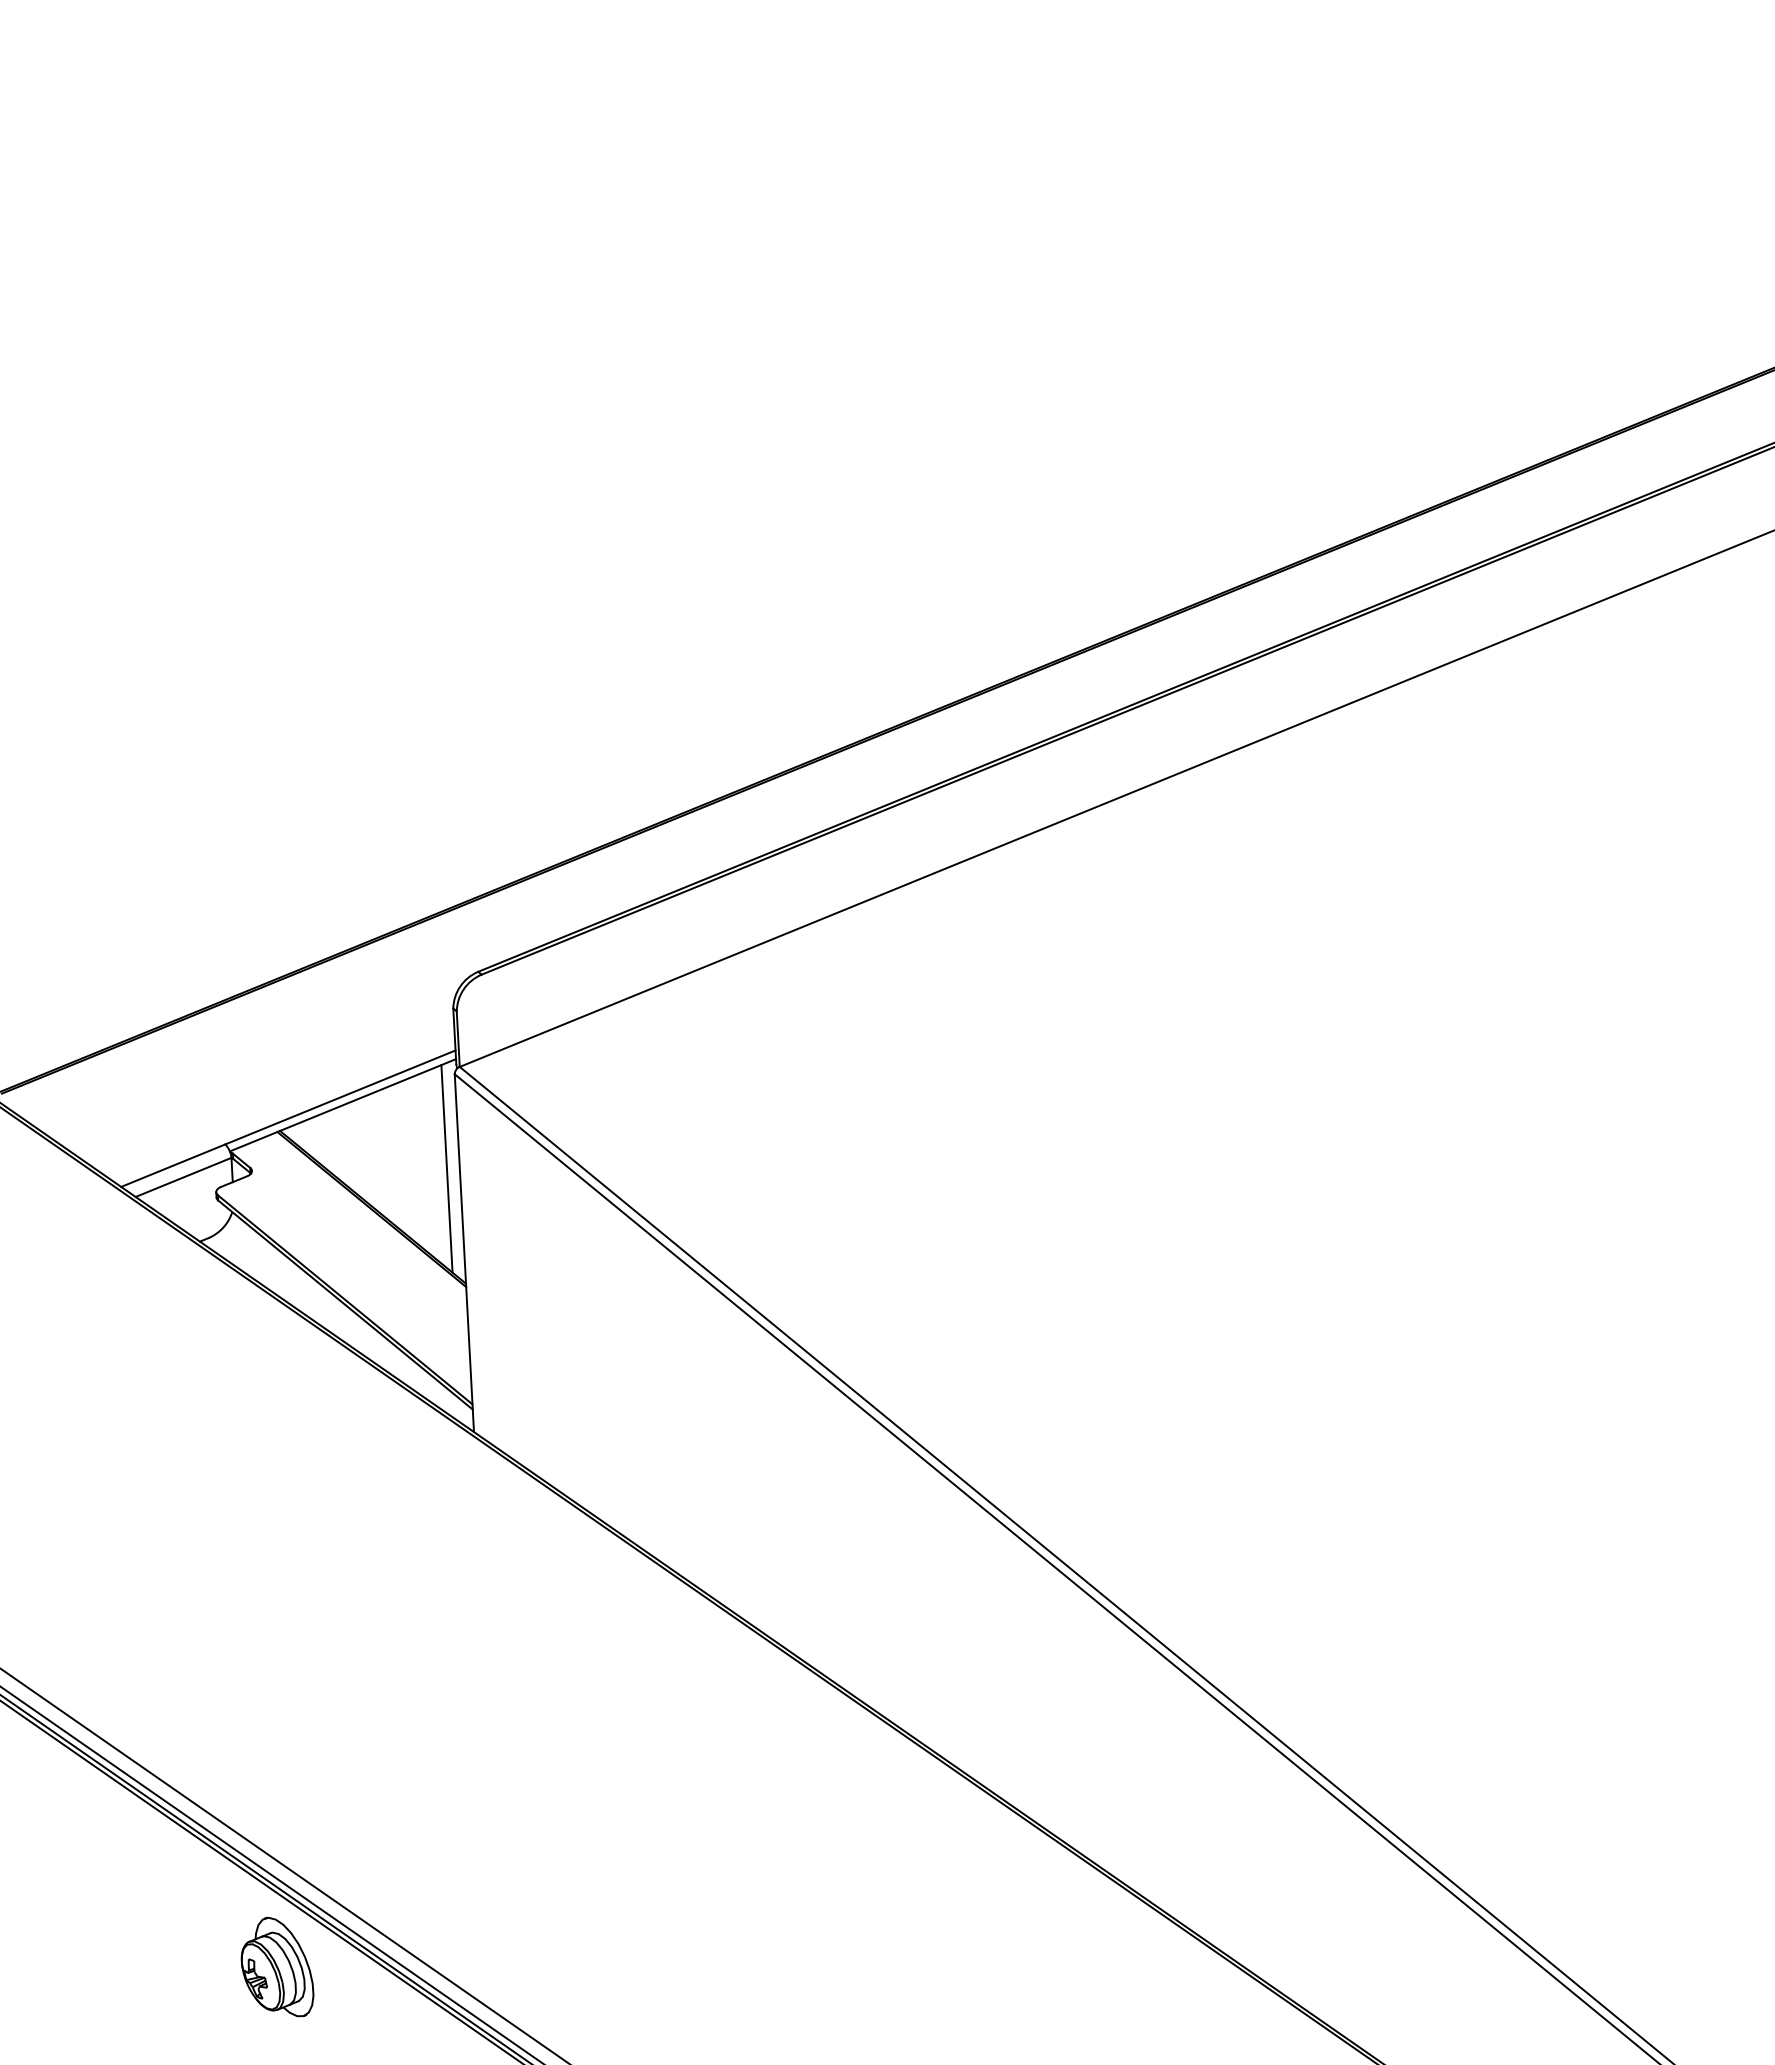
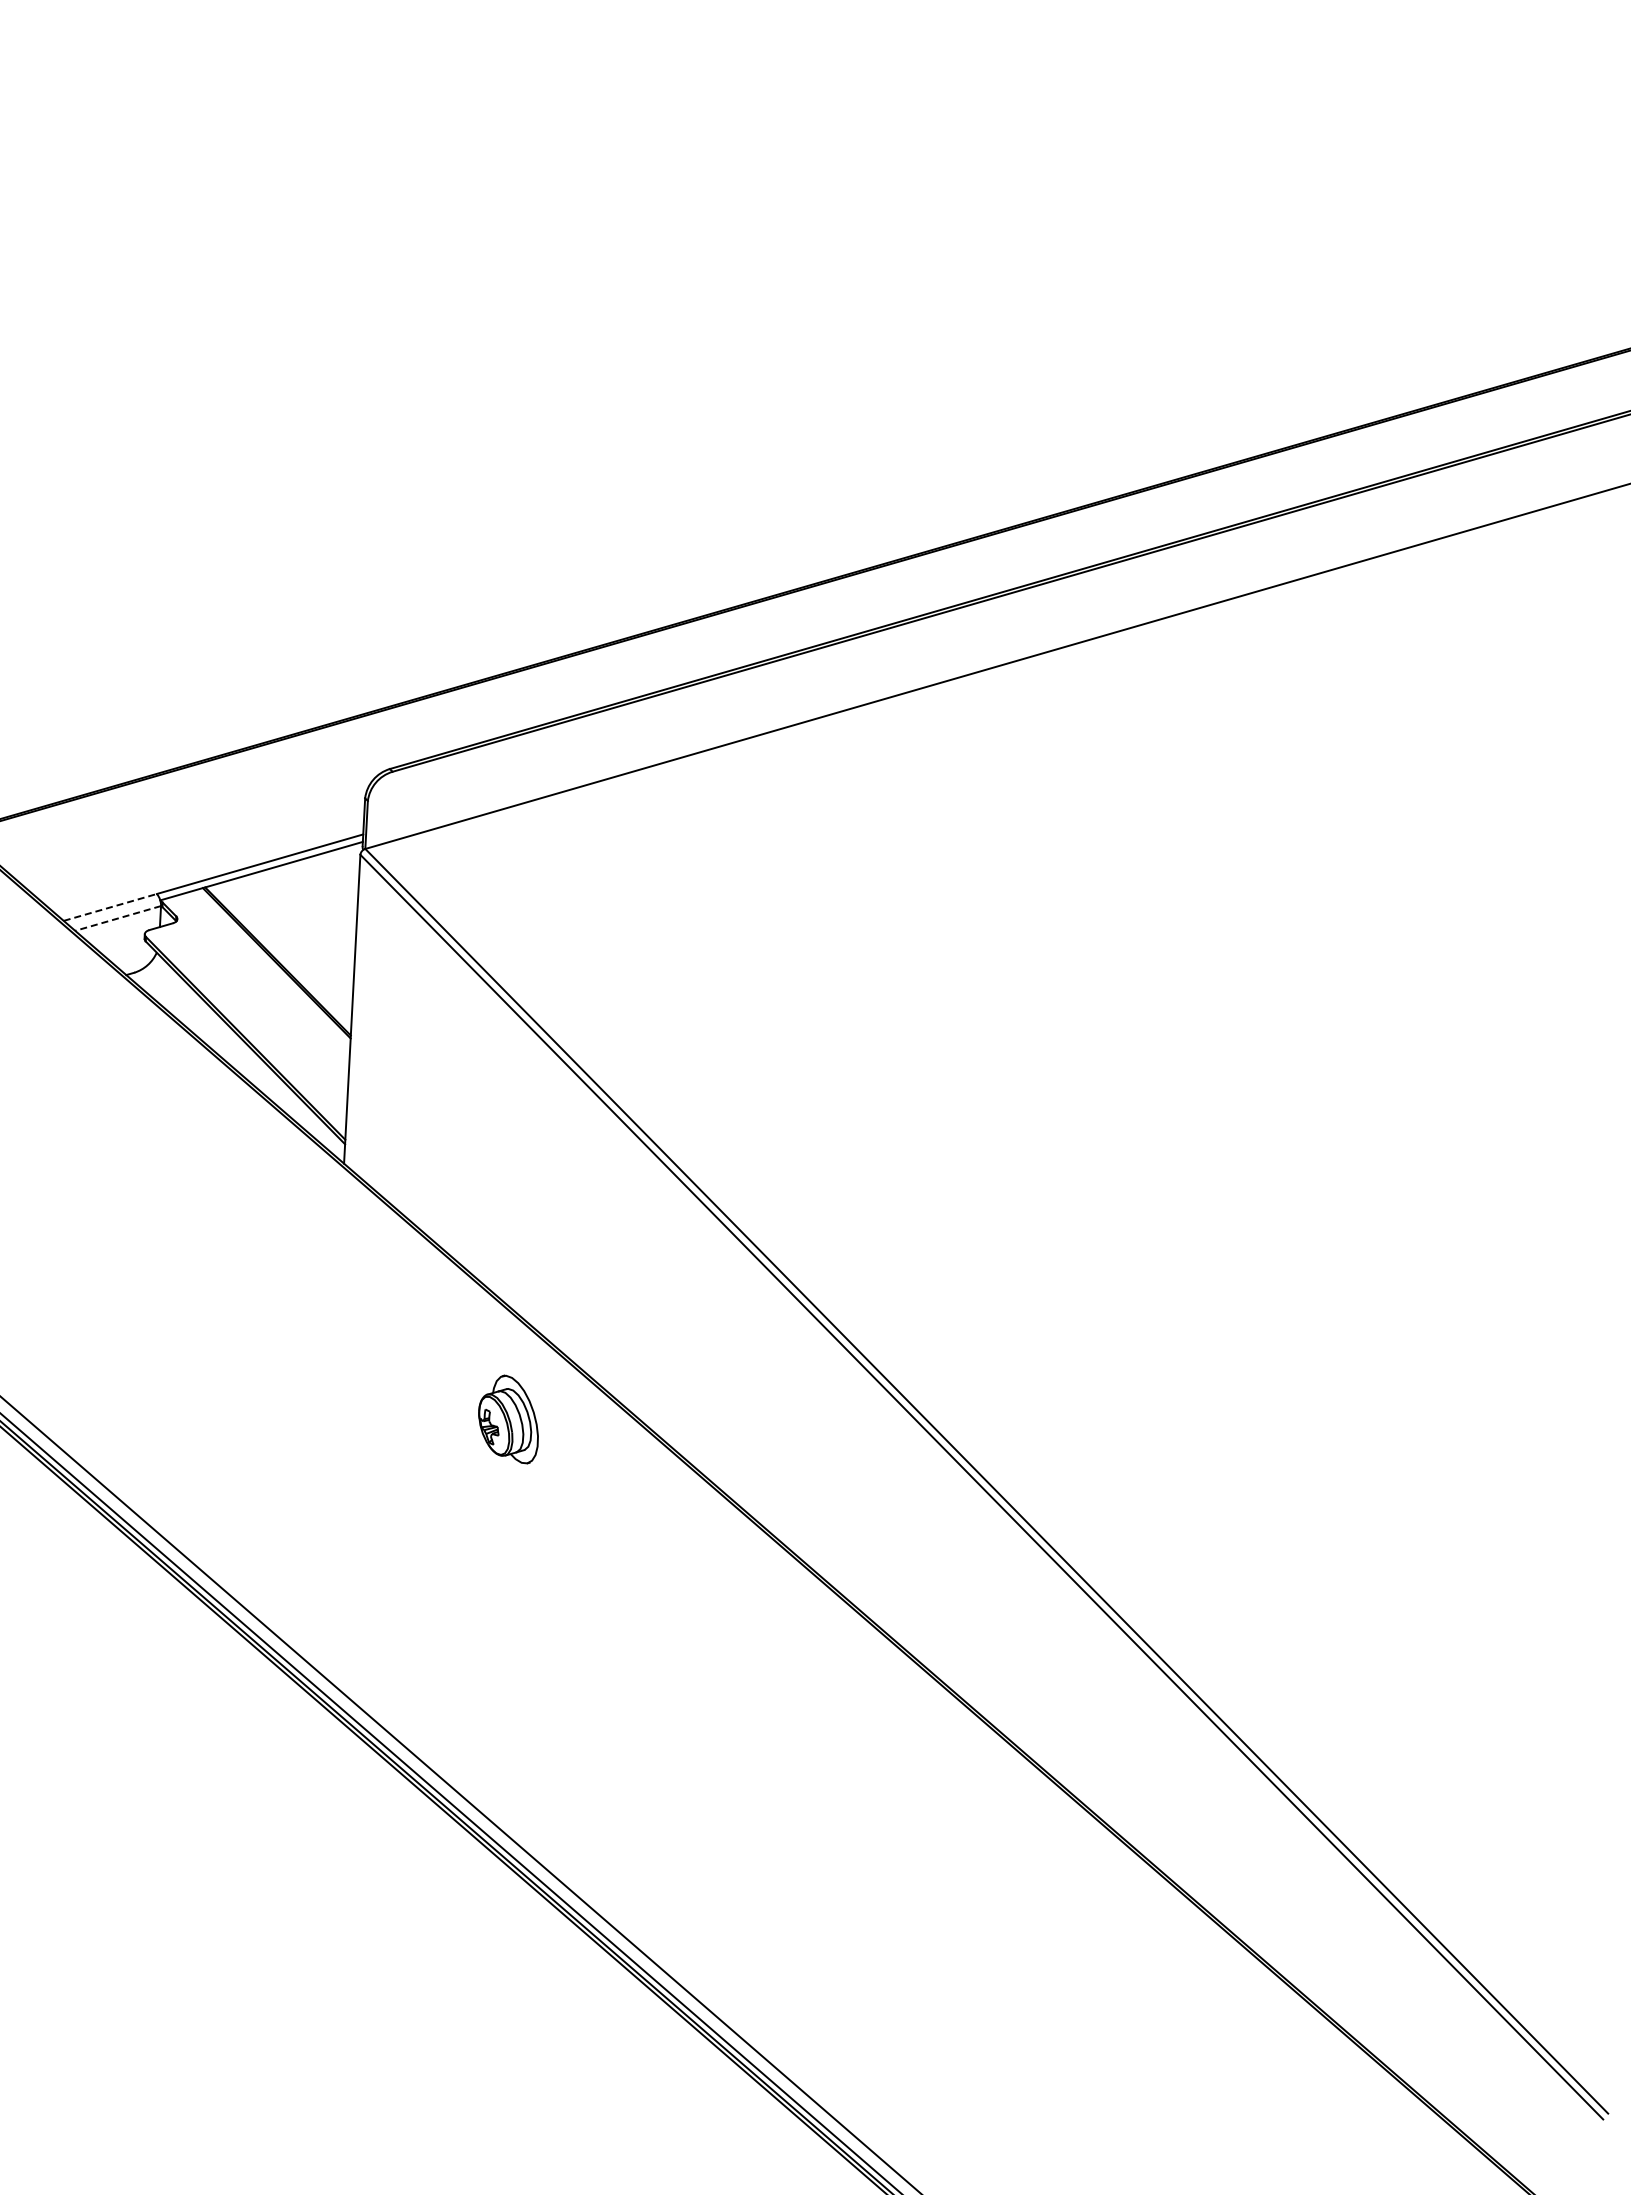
line: (173, 1165) -> (110, 907), solid -> dashed
line: (446, 1168) -> (344, 934), removed
line: (183, 1177) -> (118, 918), solid -> dashed
part: (276, 1967) -> (508, 1419), moved

